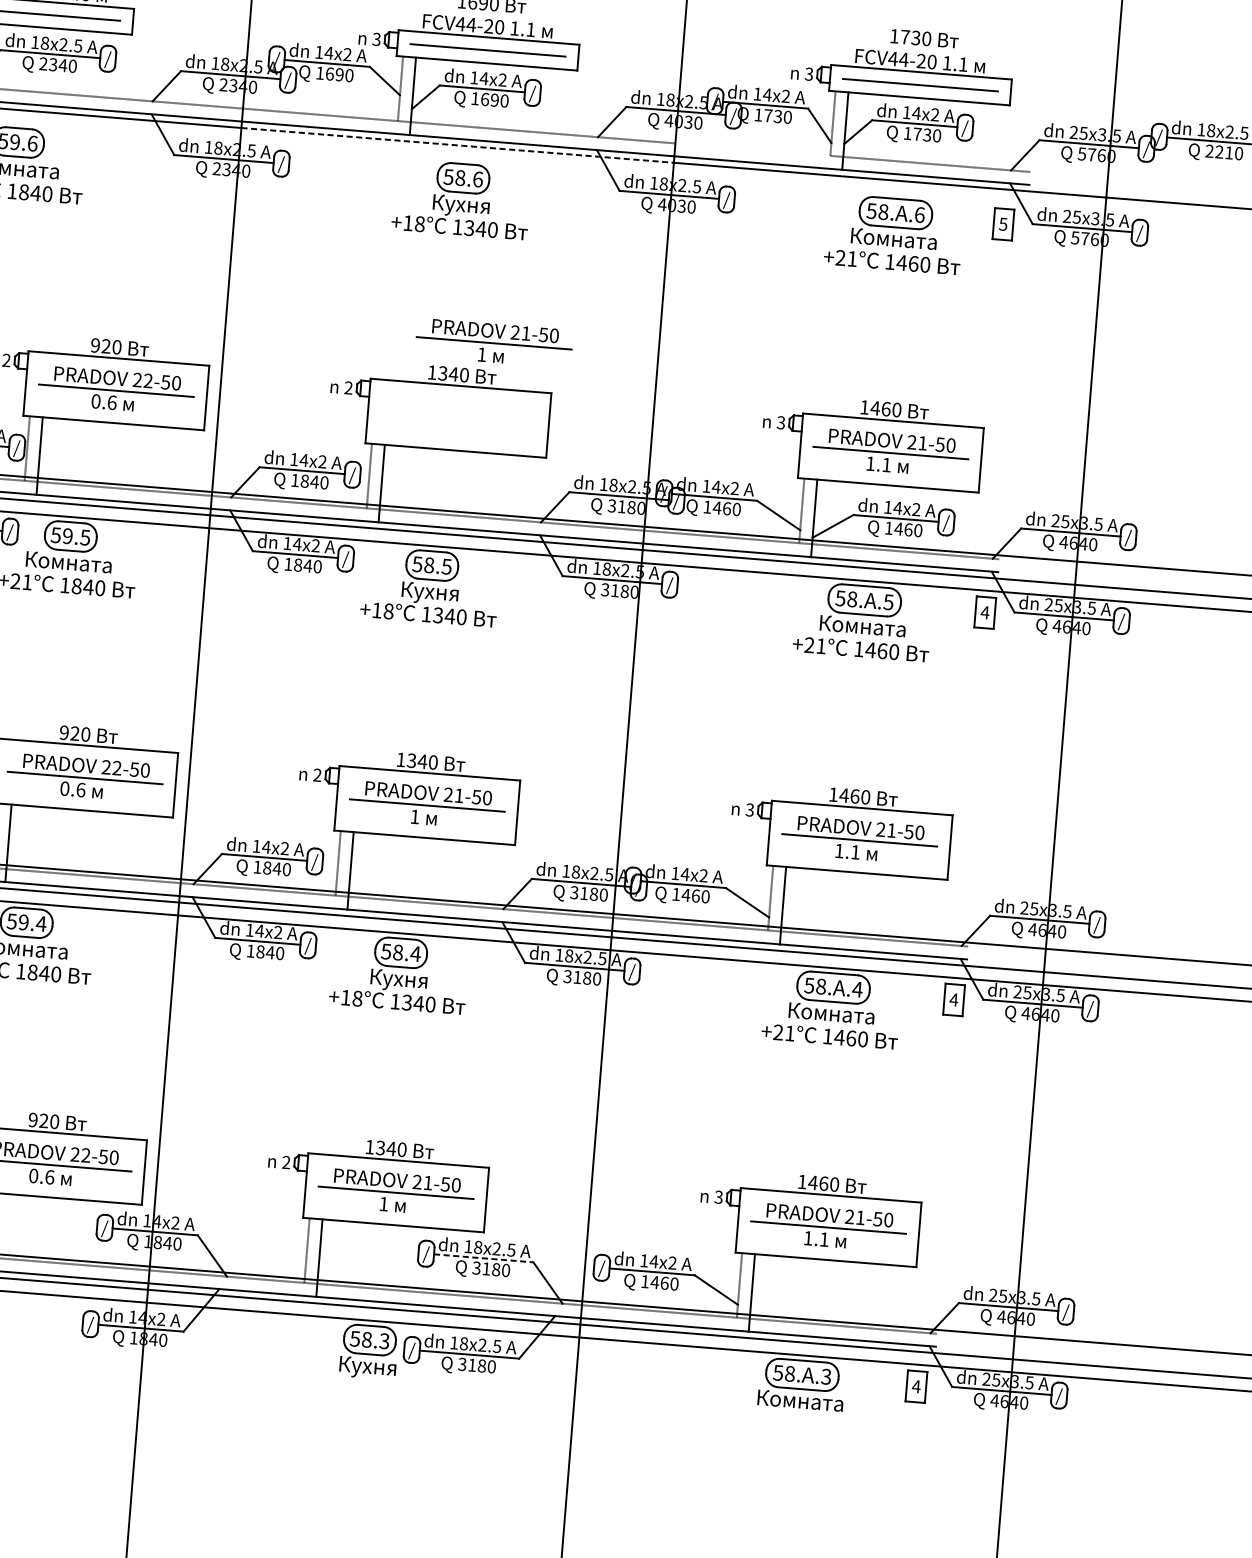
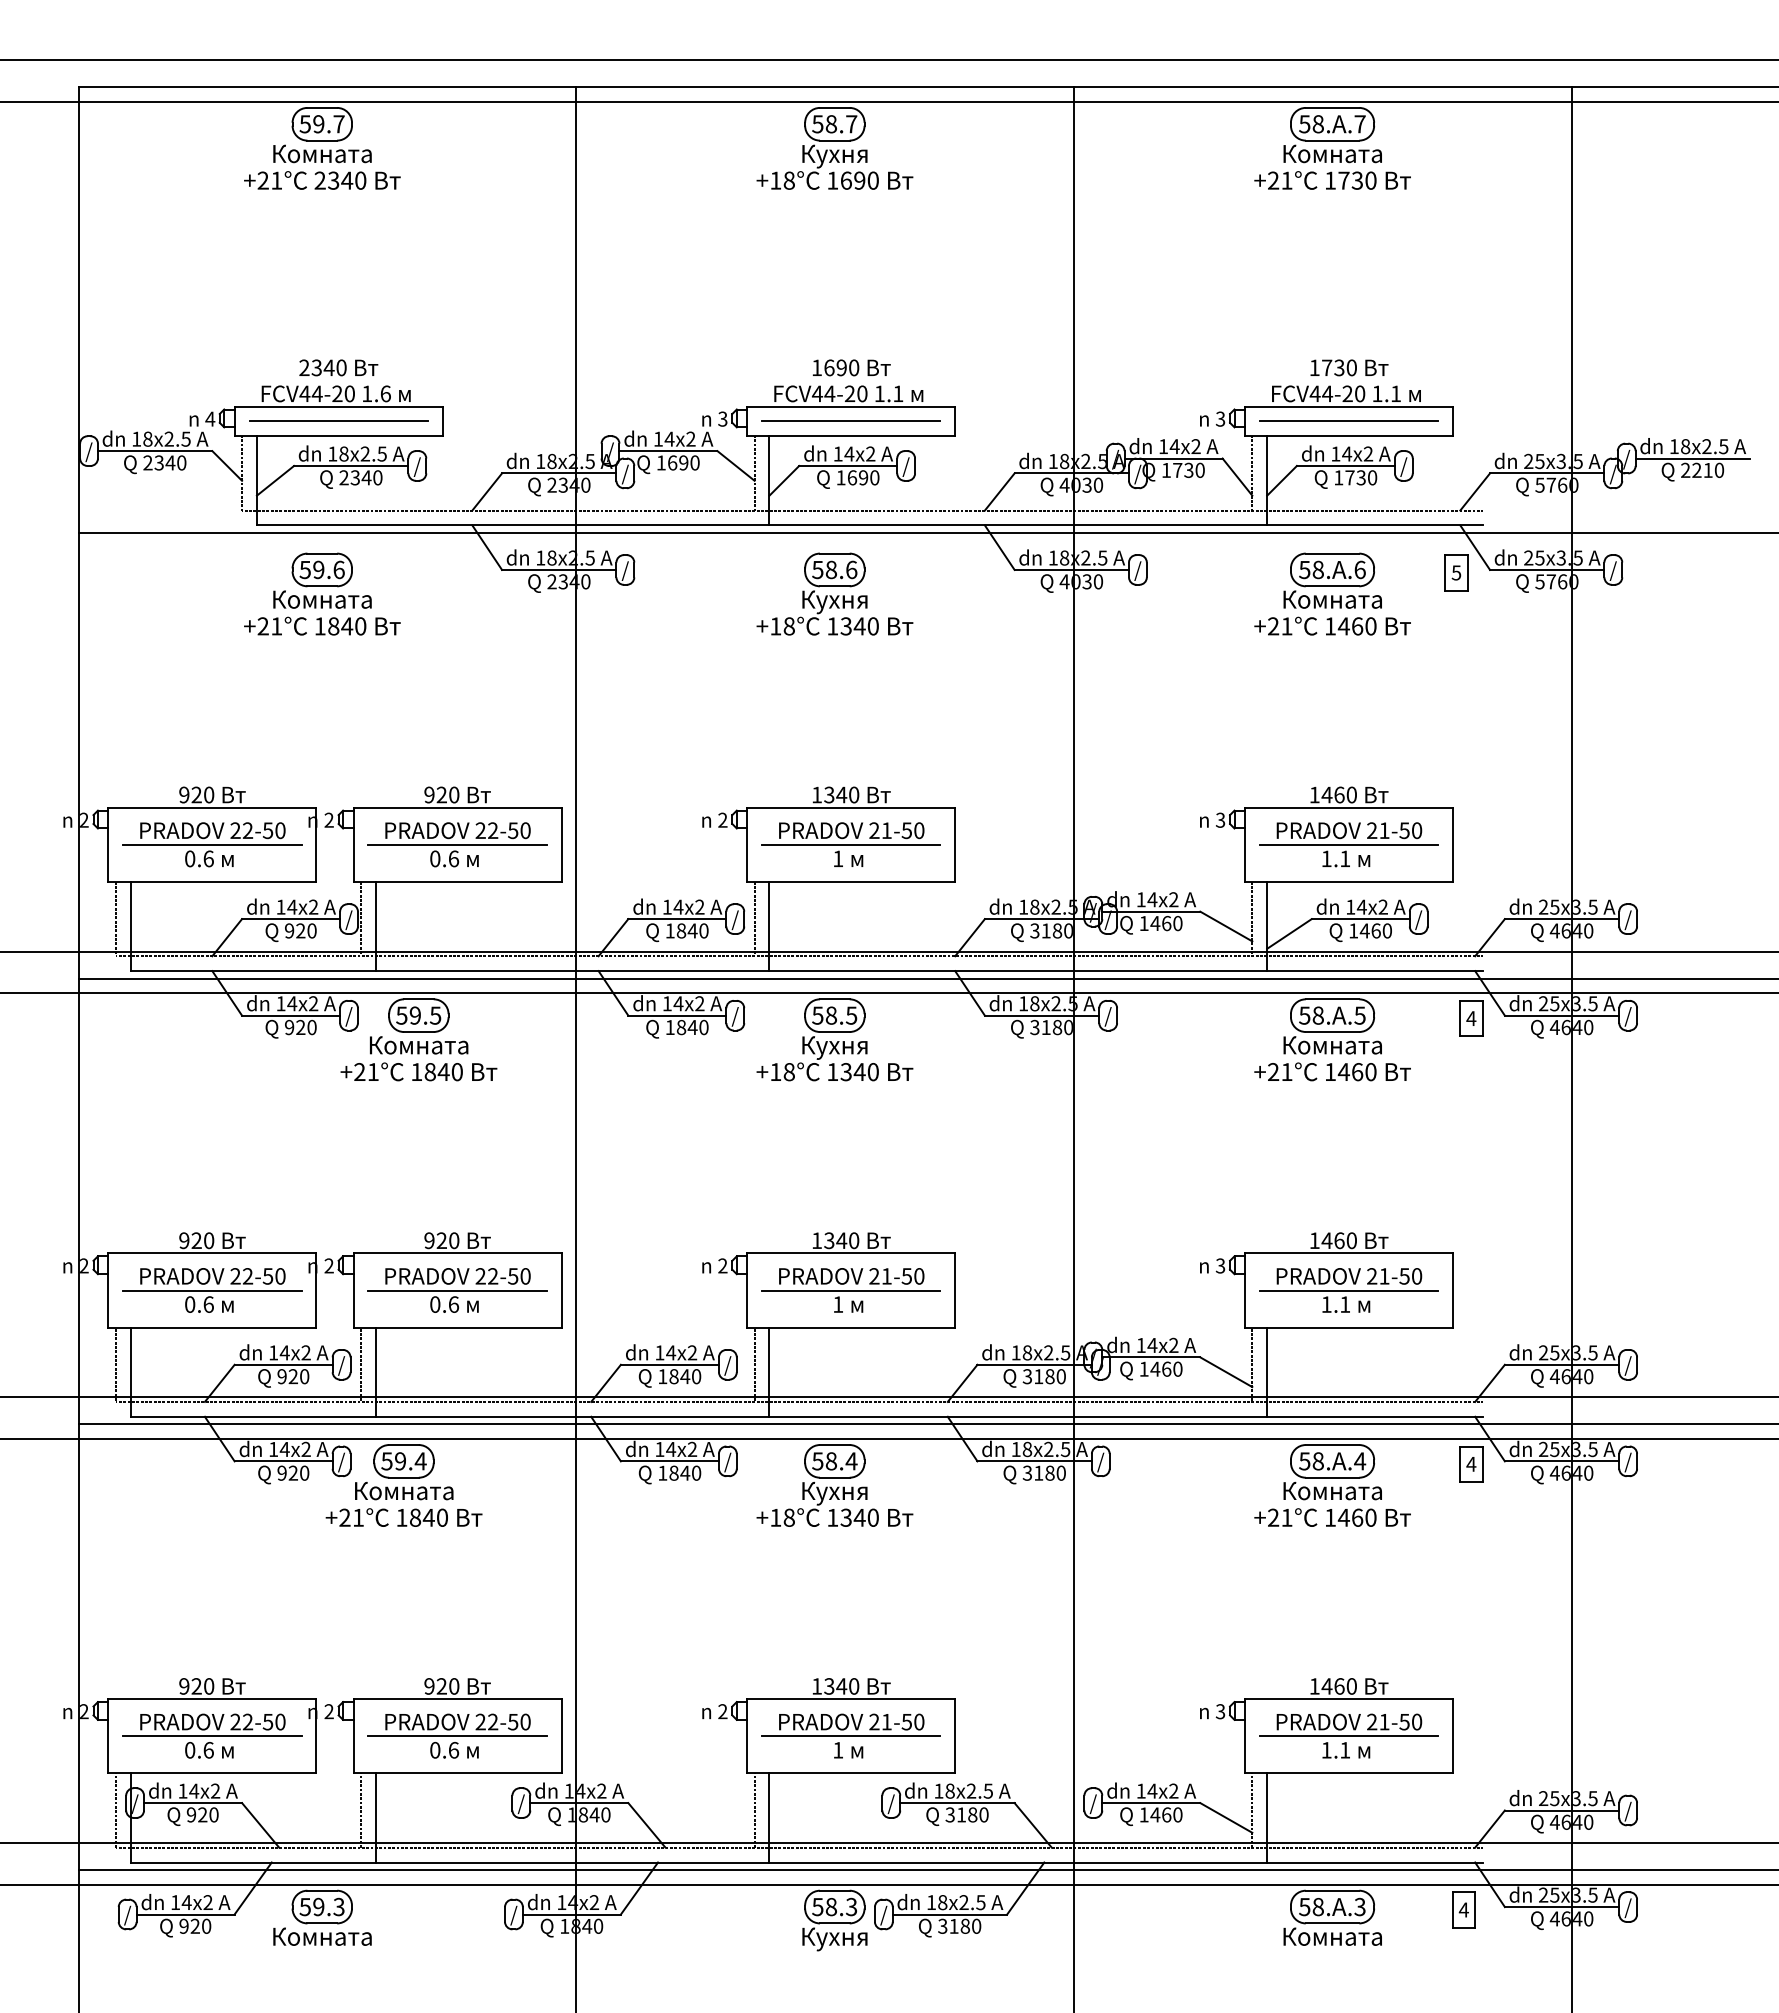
line: (457, 145) -> (825, 532), dashed -> solid
line: (753, 149) -> (1163, 510), added
part: (493, 343) -> (850, 844), moved
line: (483, 1258) -> (957, 1803), dashed -> solid

